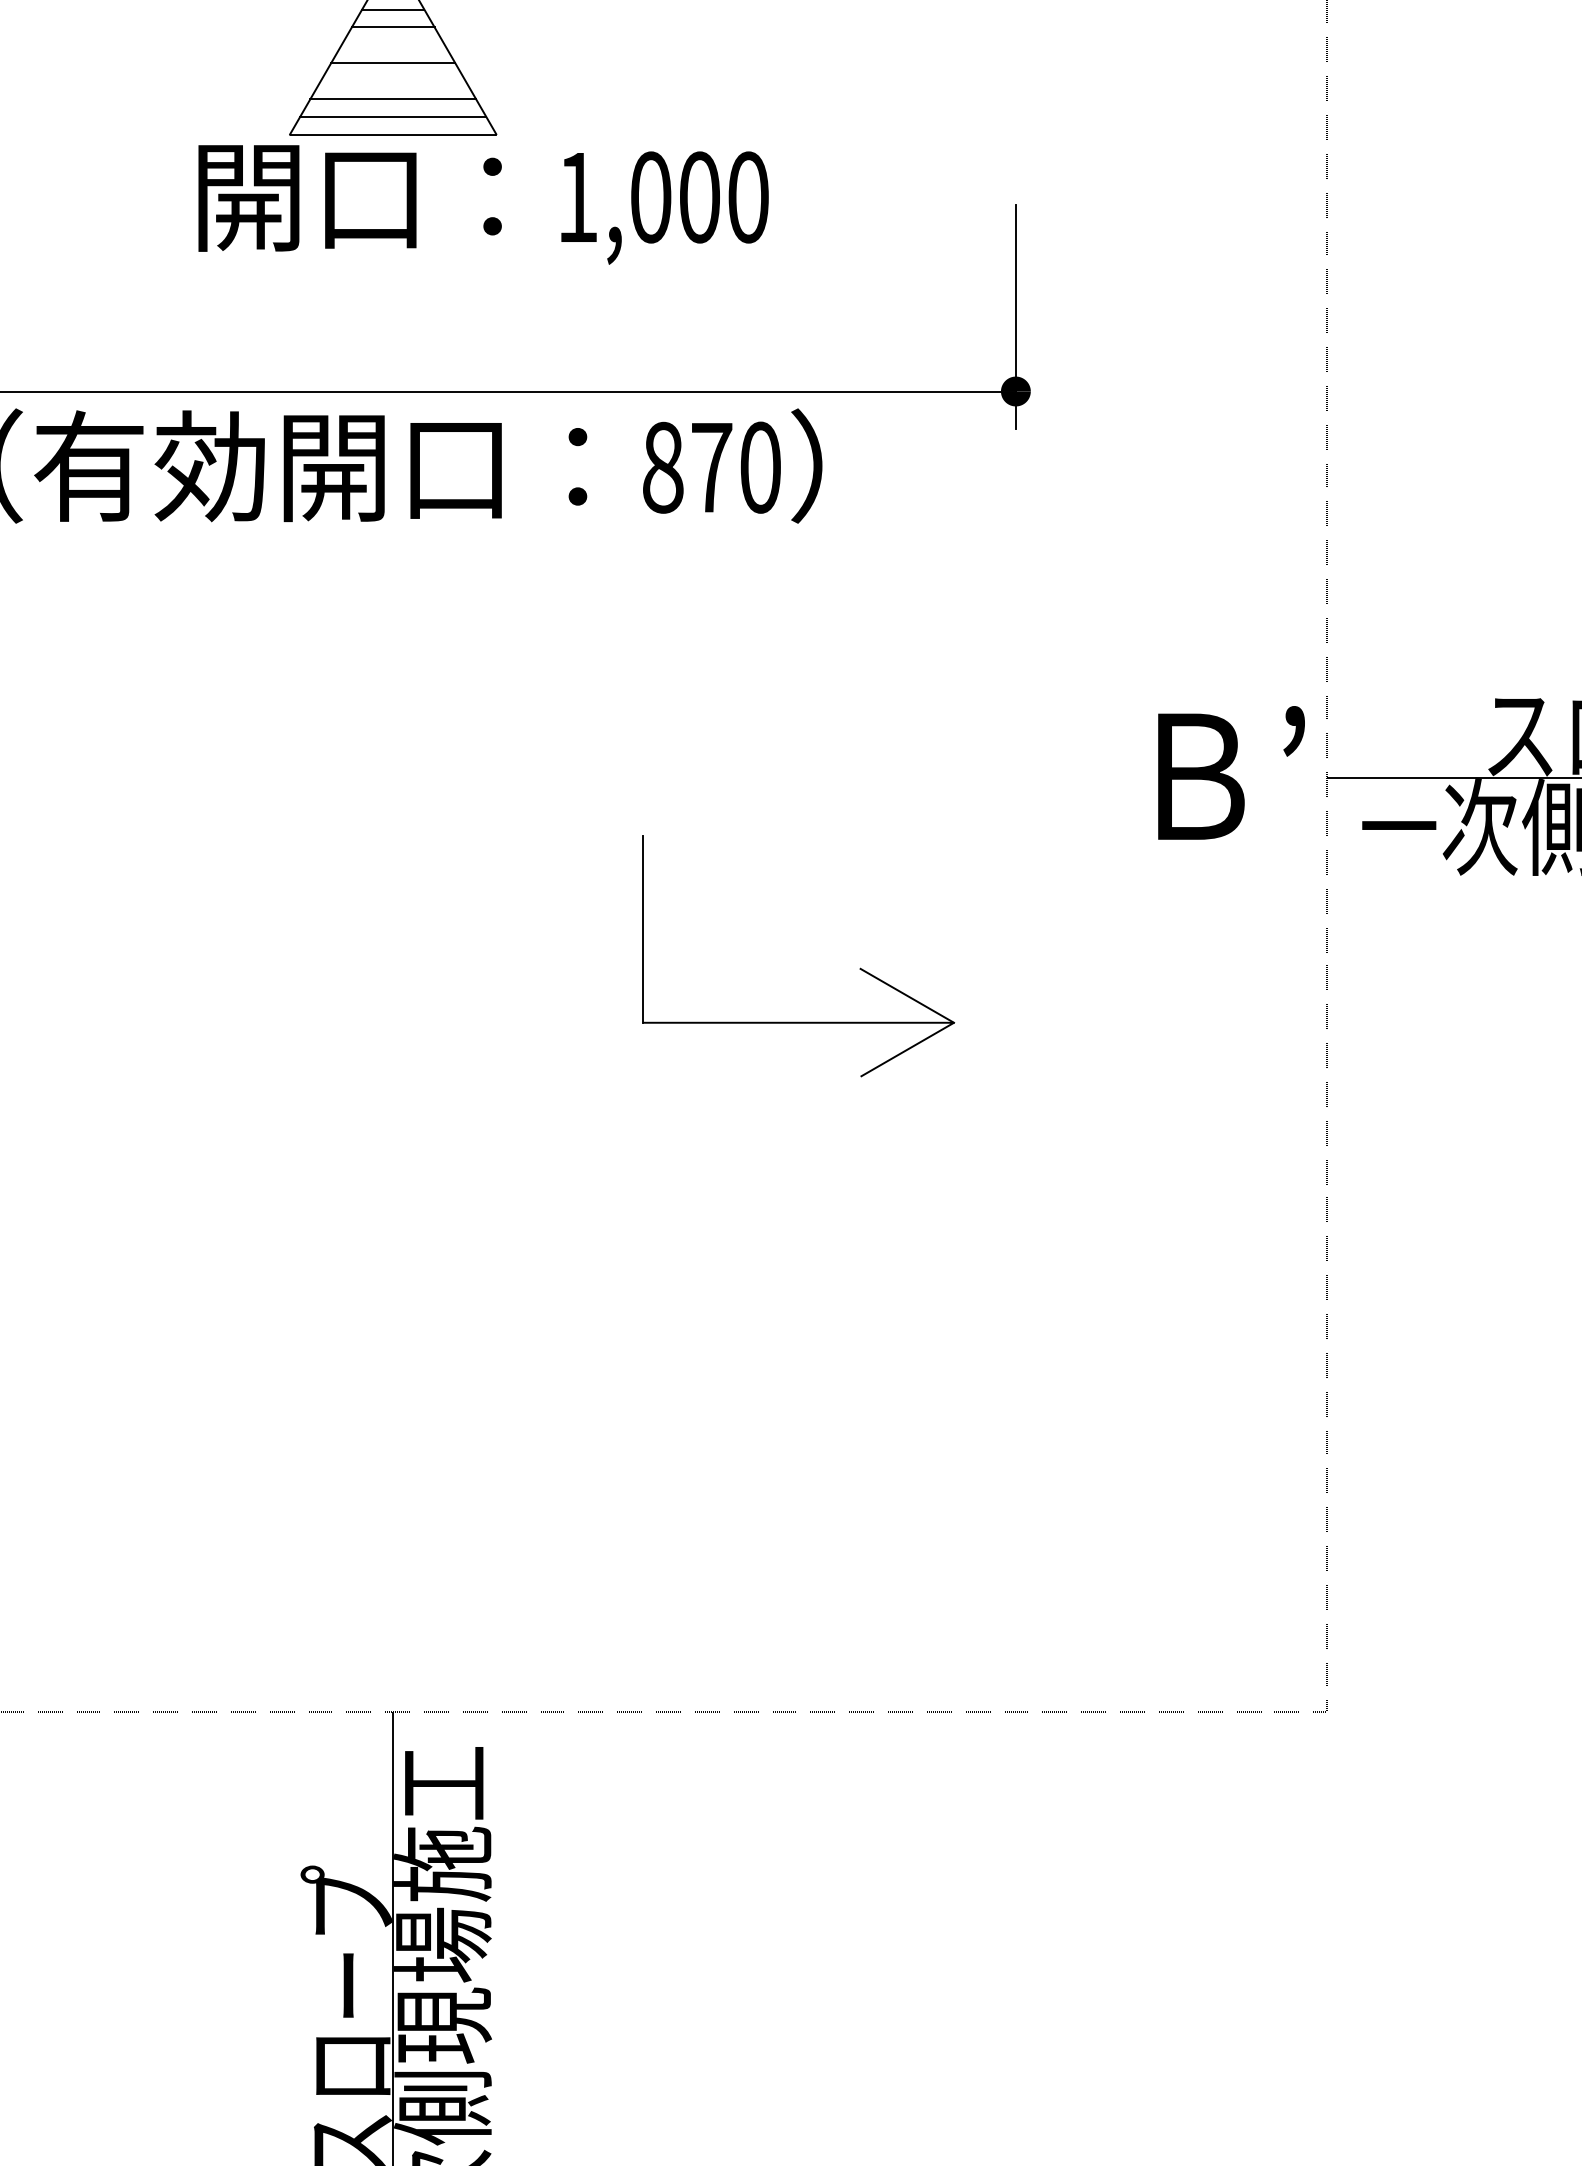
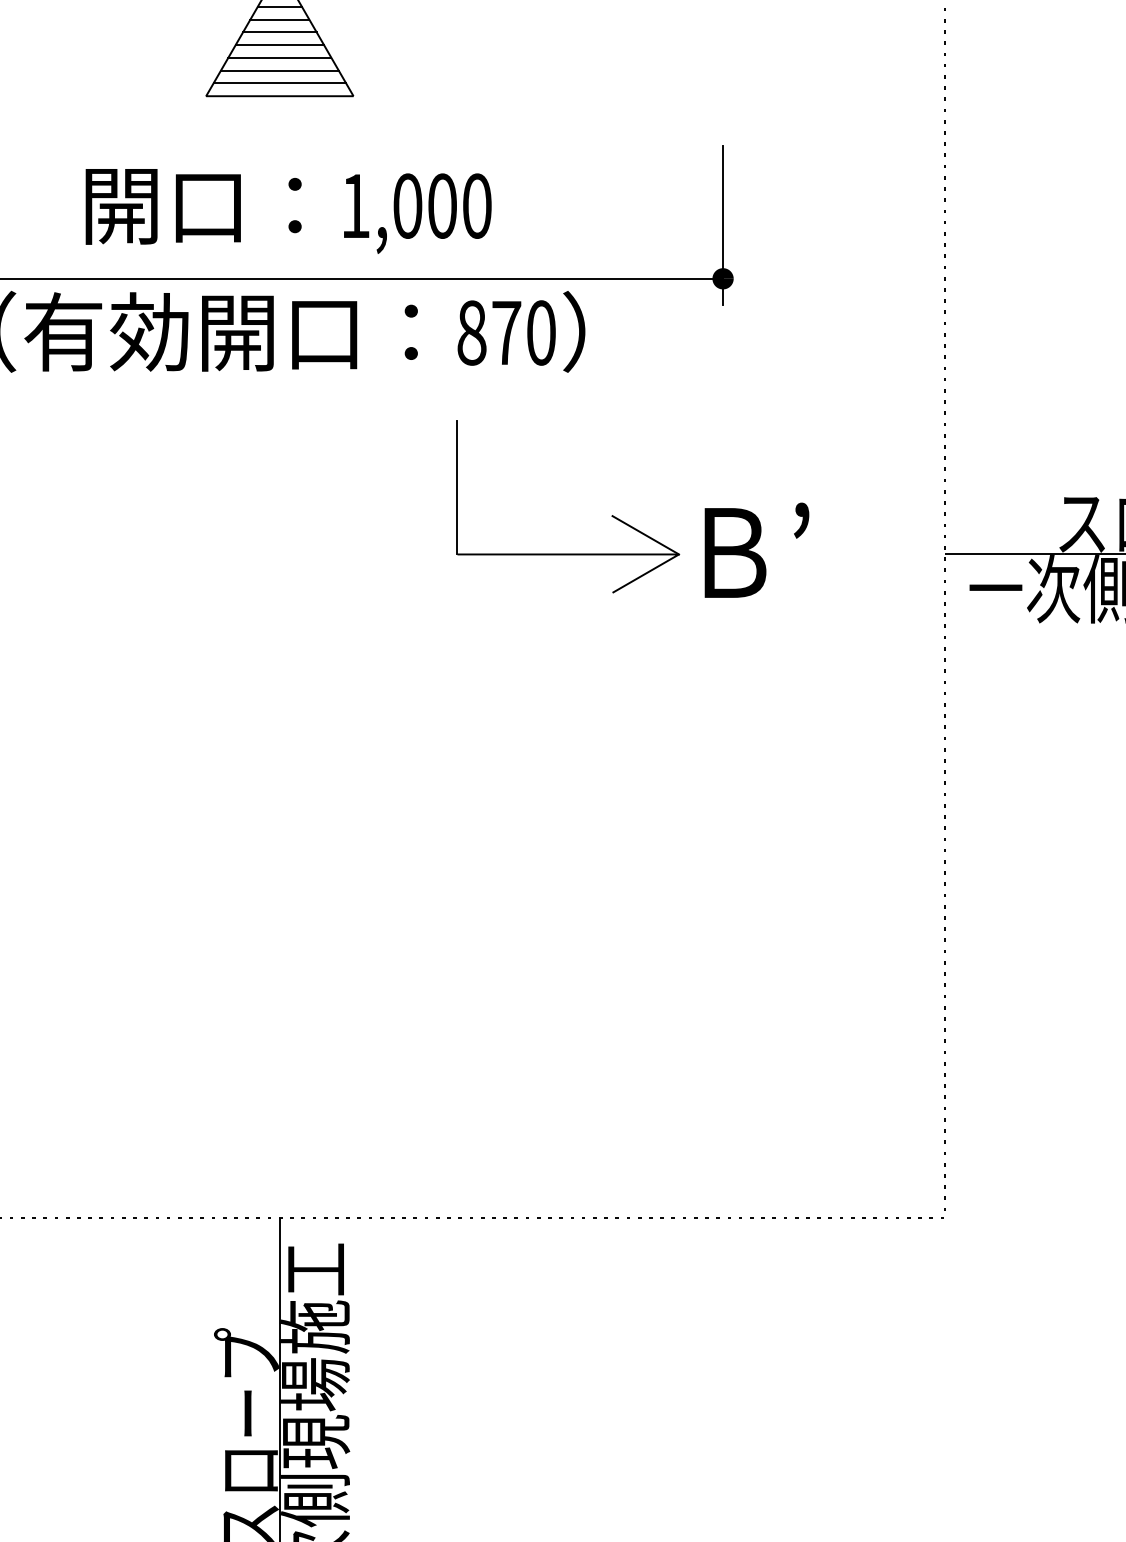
line: (393, 45) -> (280, 32), added
line: (392, 81) -> (279, 58), added
text: (483, 204) -> (288, 211), moved
text: (1231, 772) -> (756, 549), moved
part: (859, 968) -> (611, 515), moved

